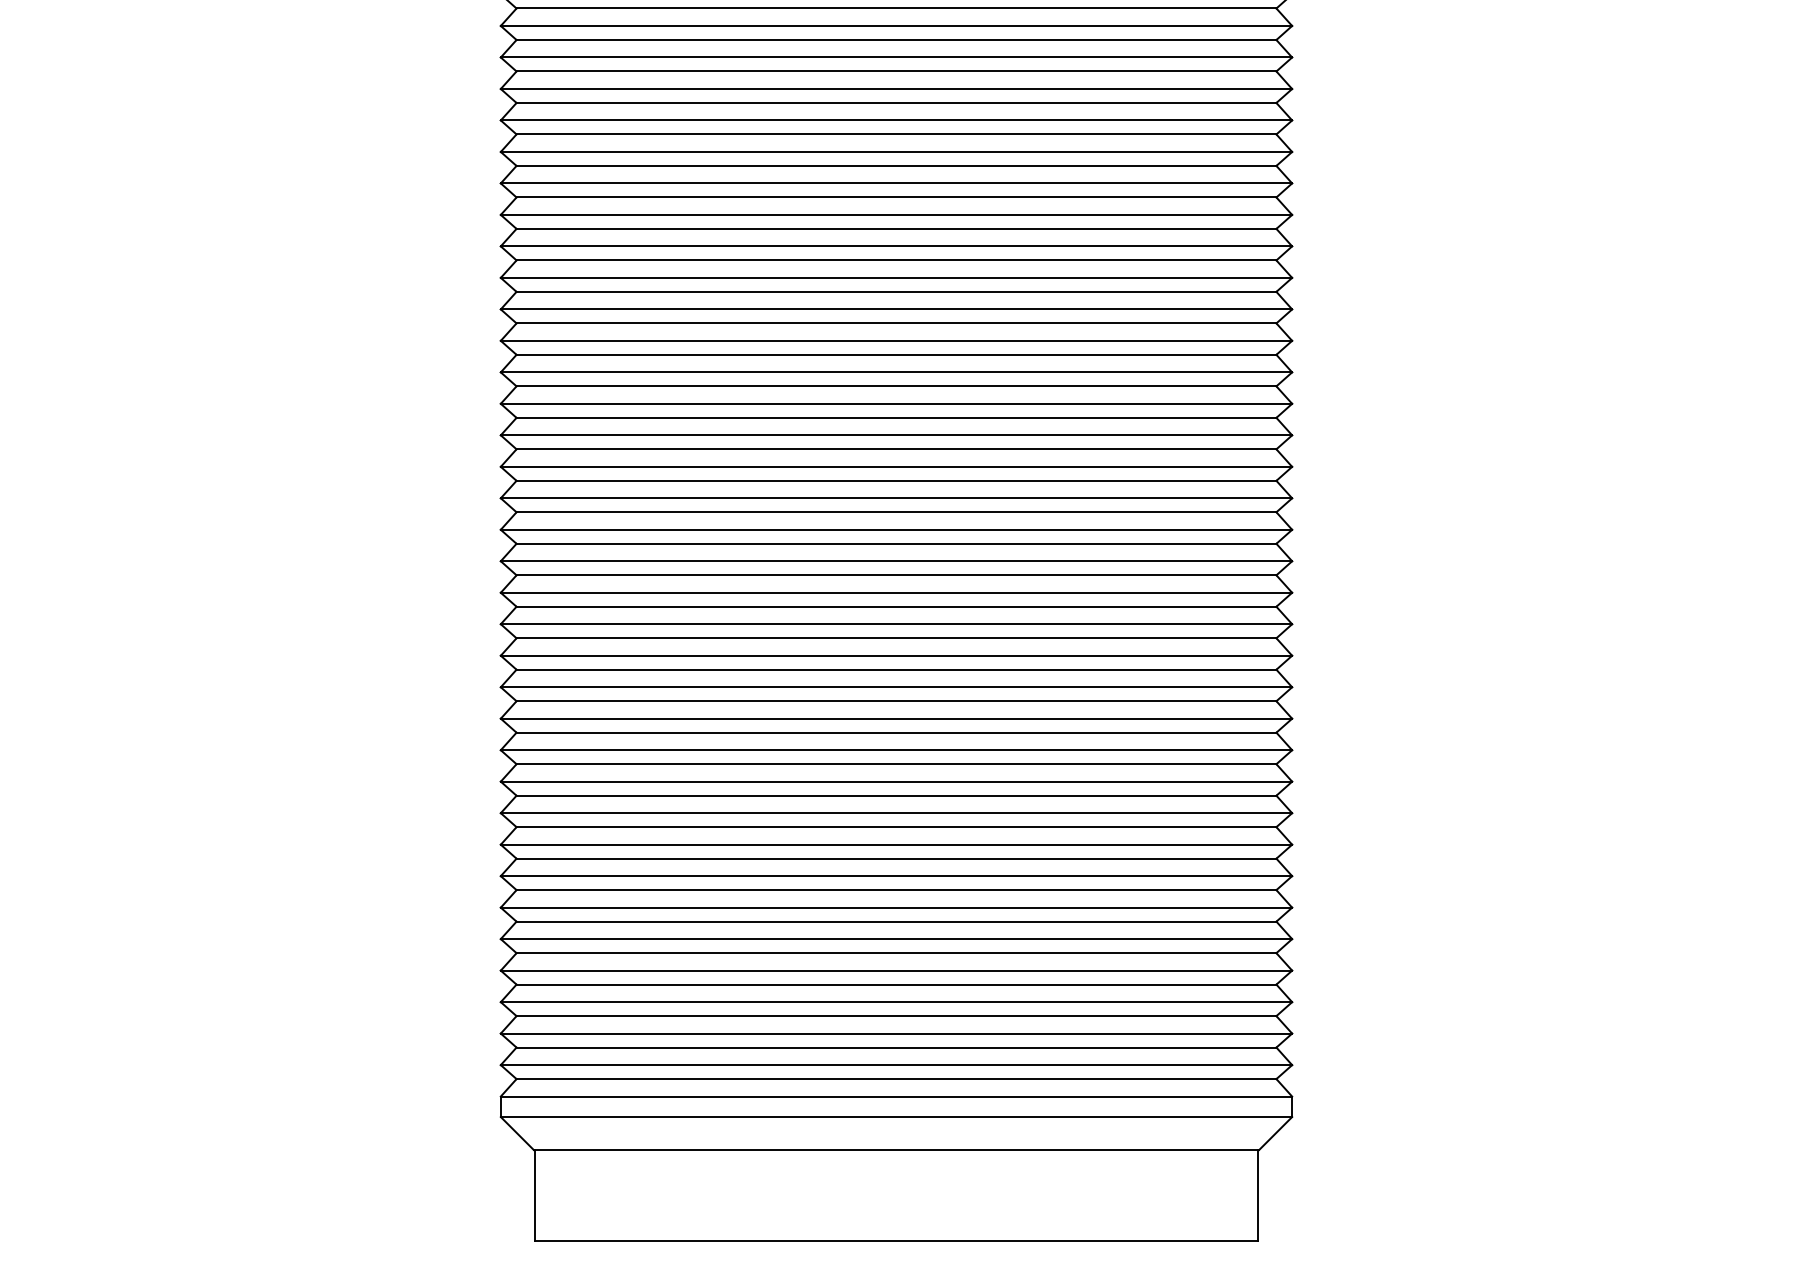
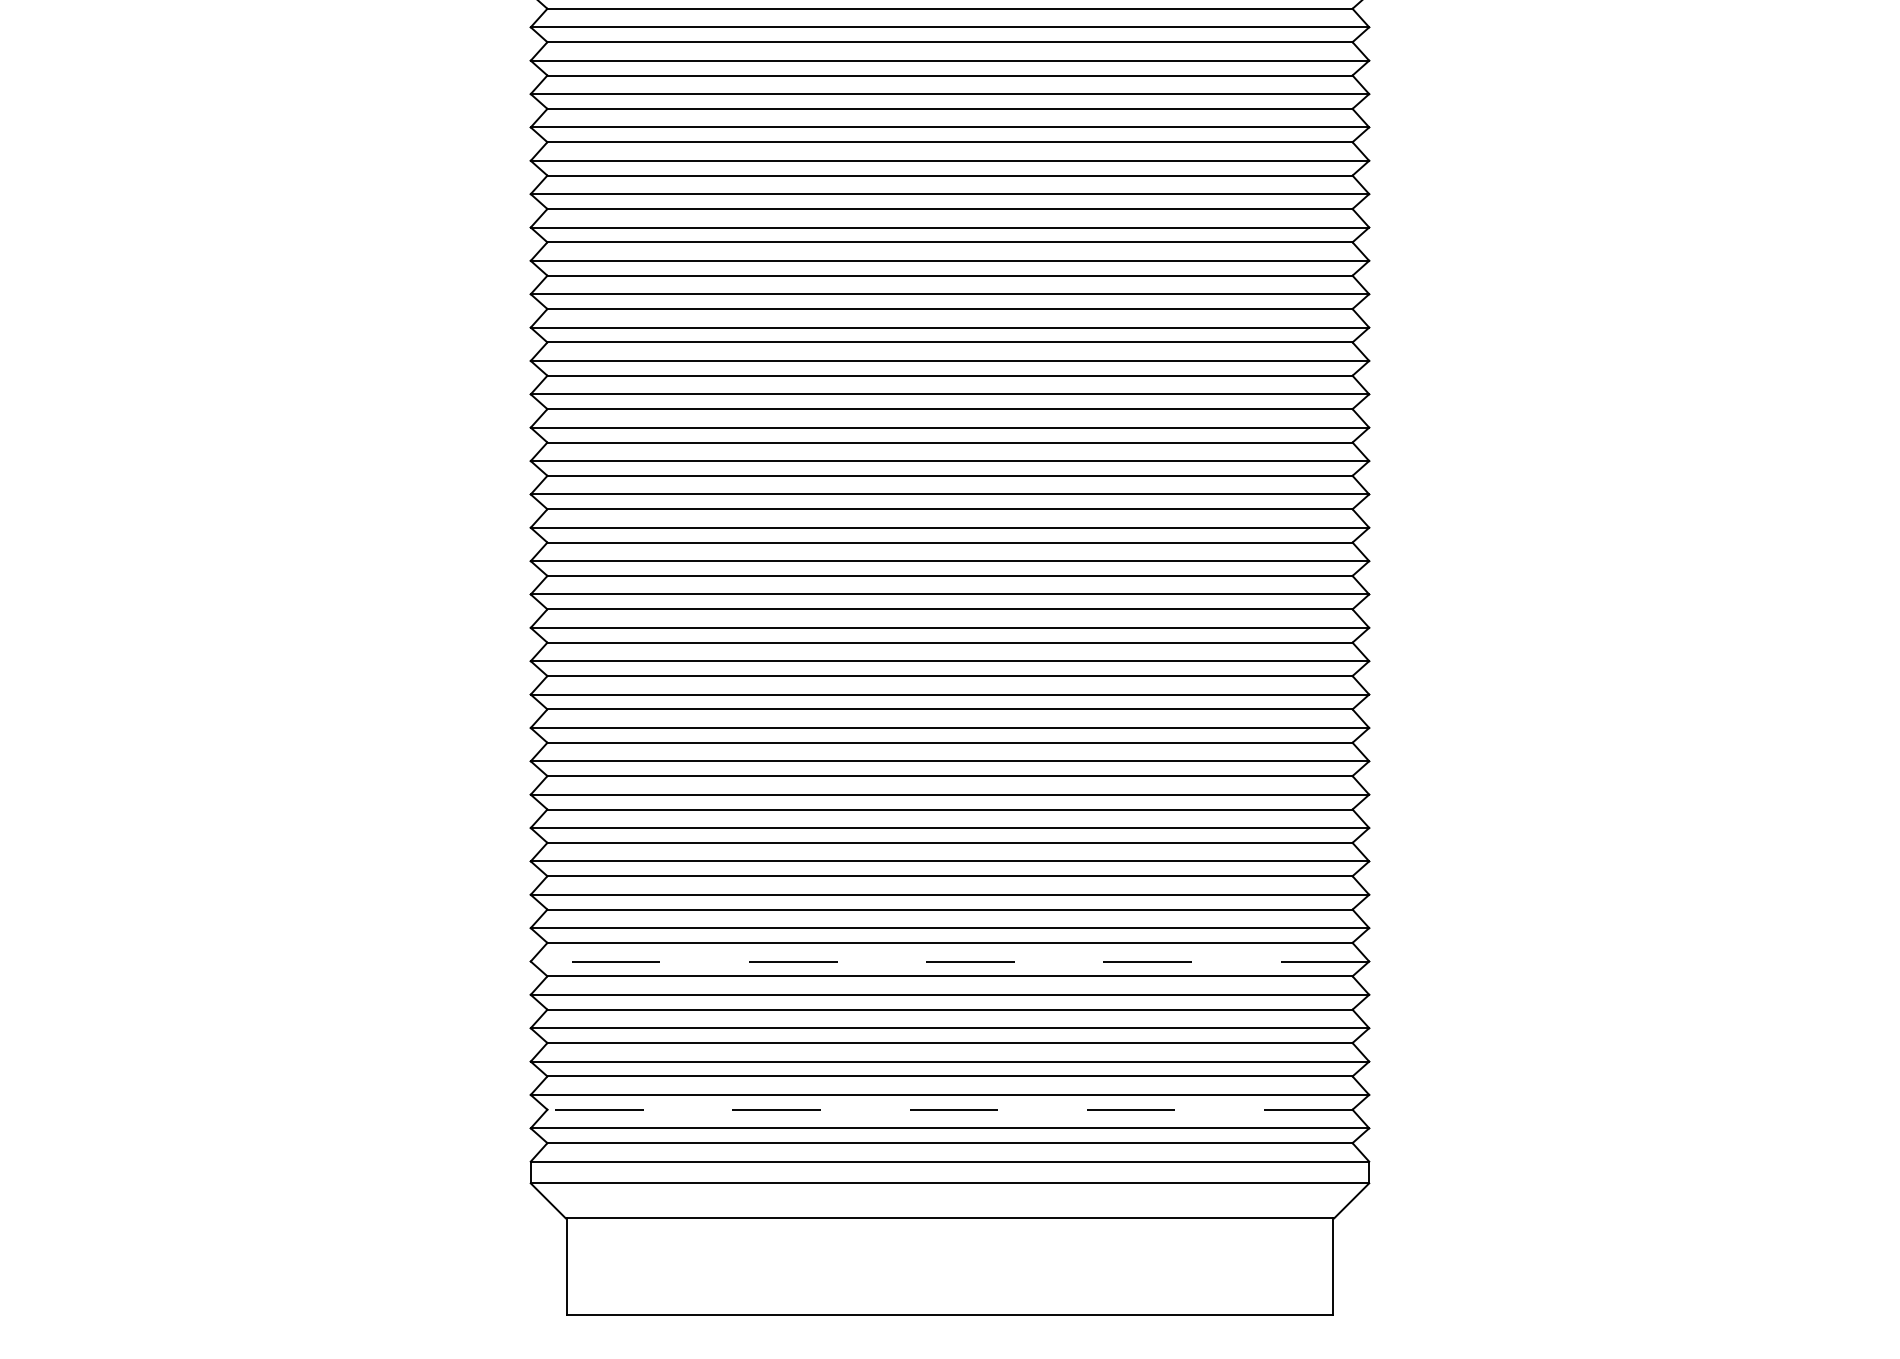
line: (896, 907) -> (949, 961), solid -> dashed
line: (896, 1047) -> (950, 1109), solid -> dashed

